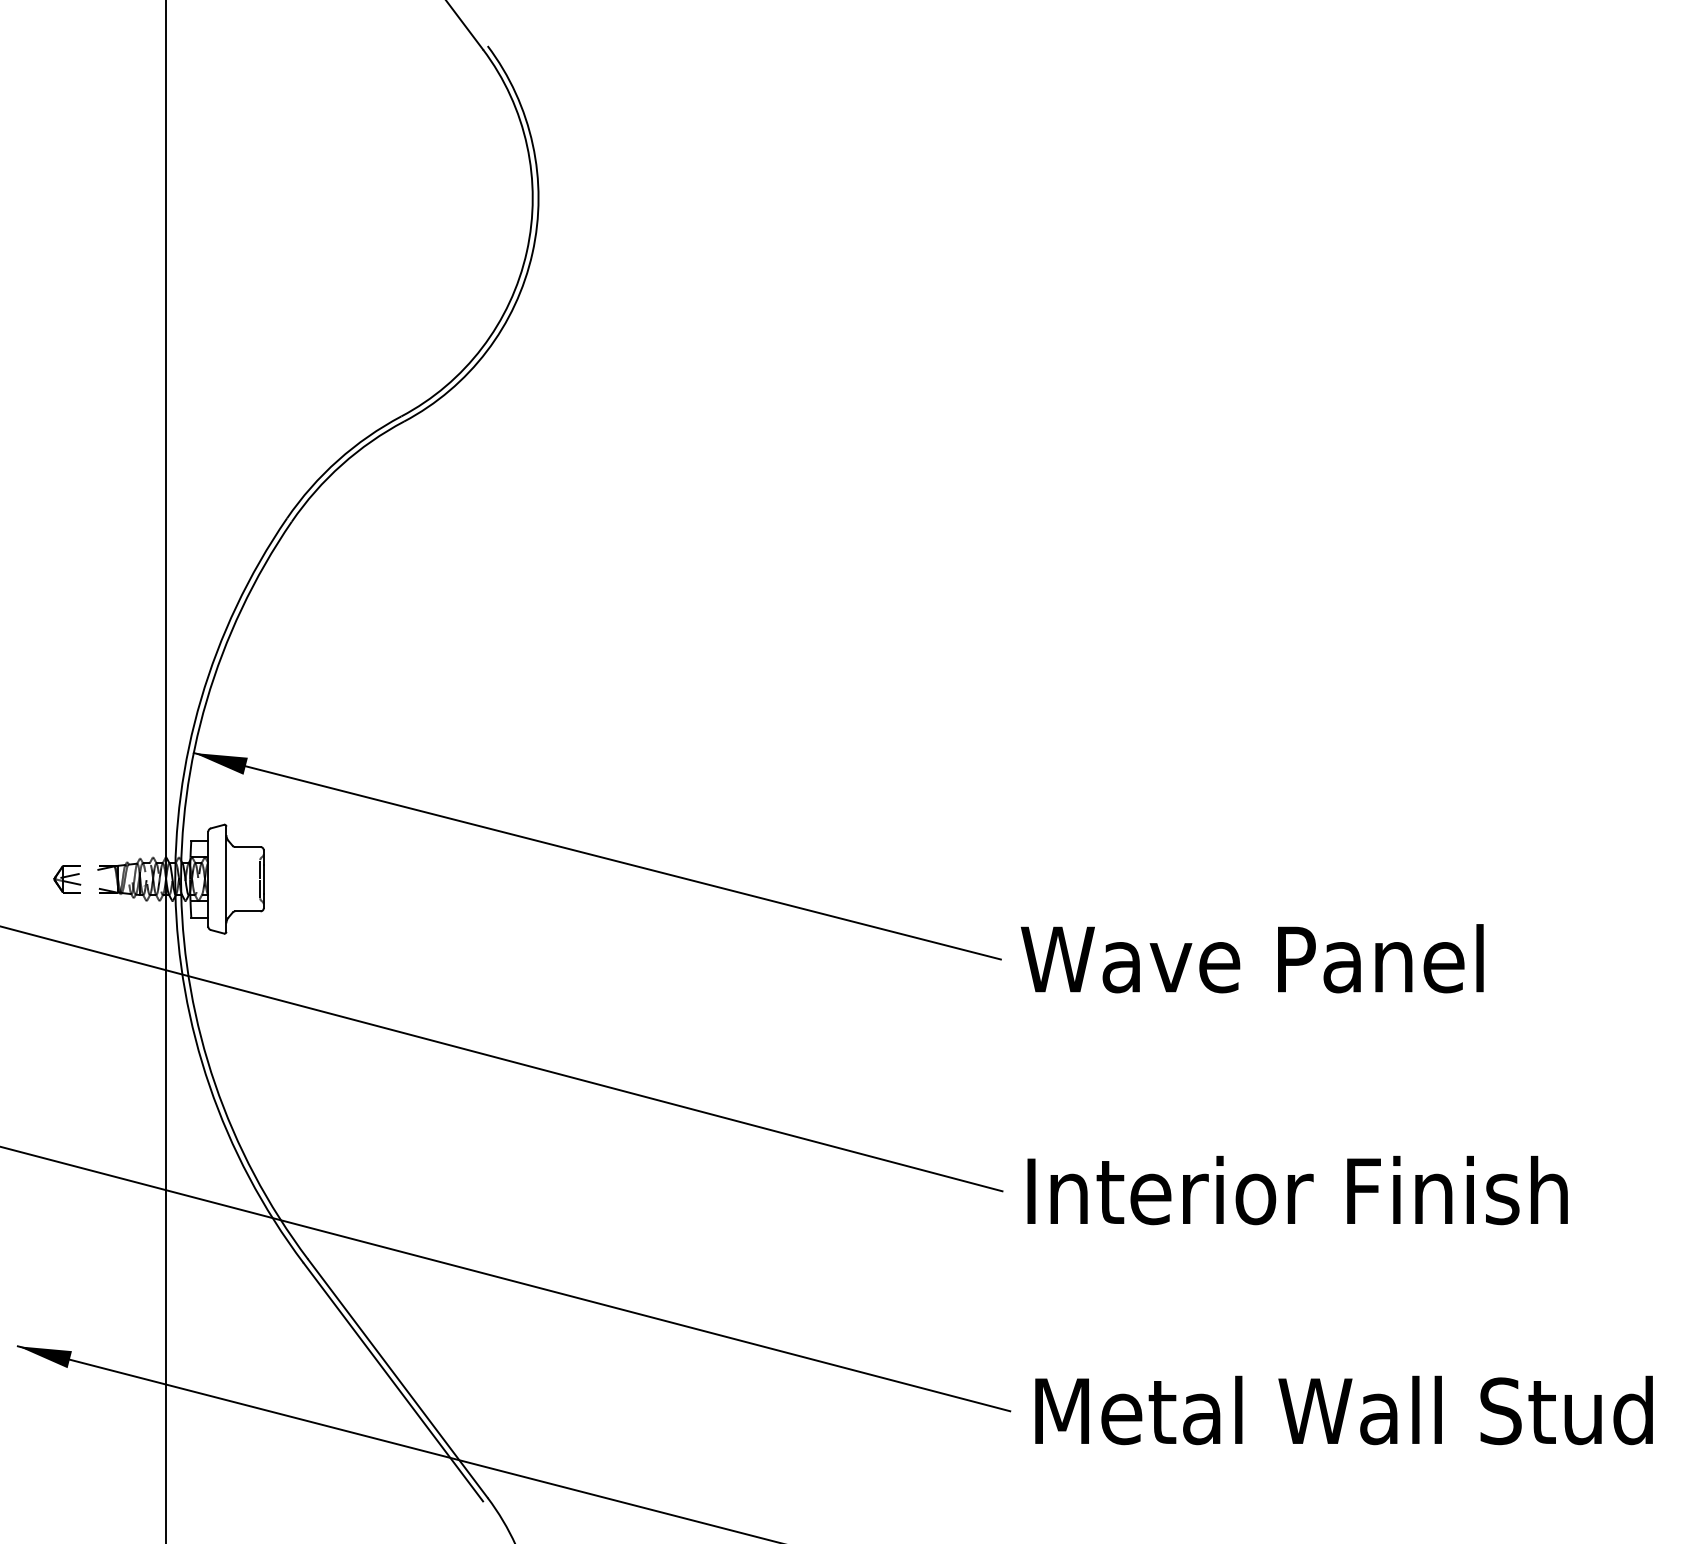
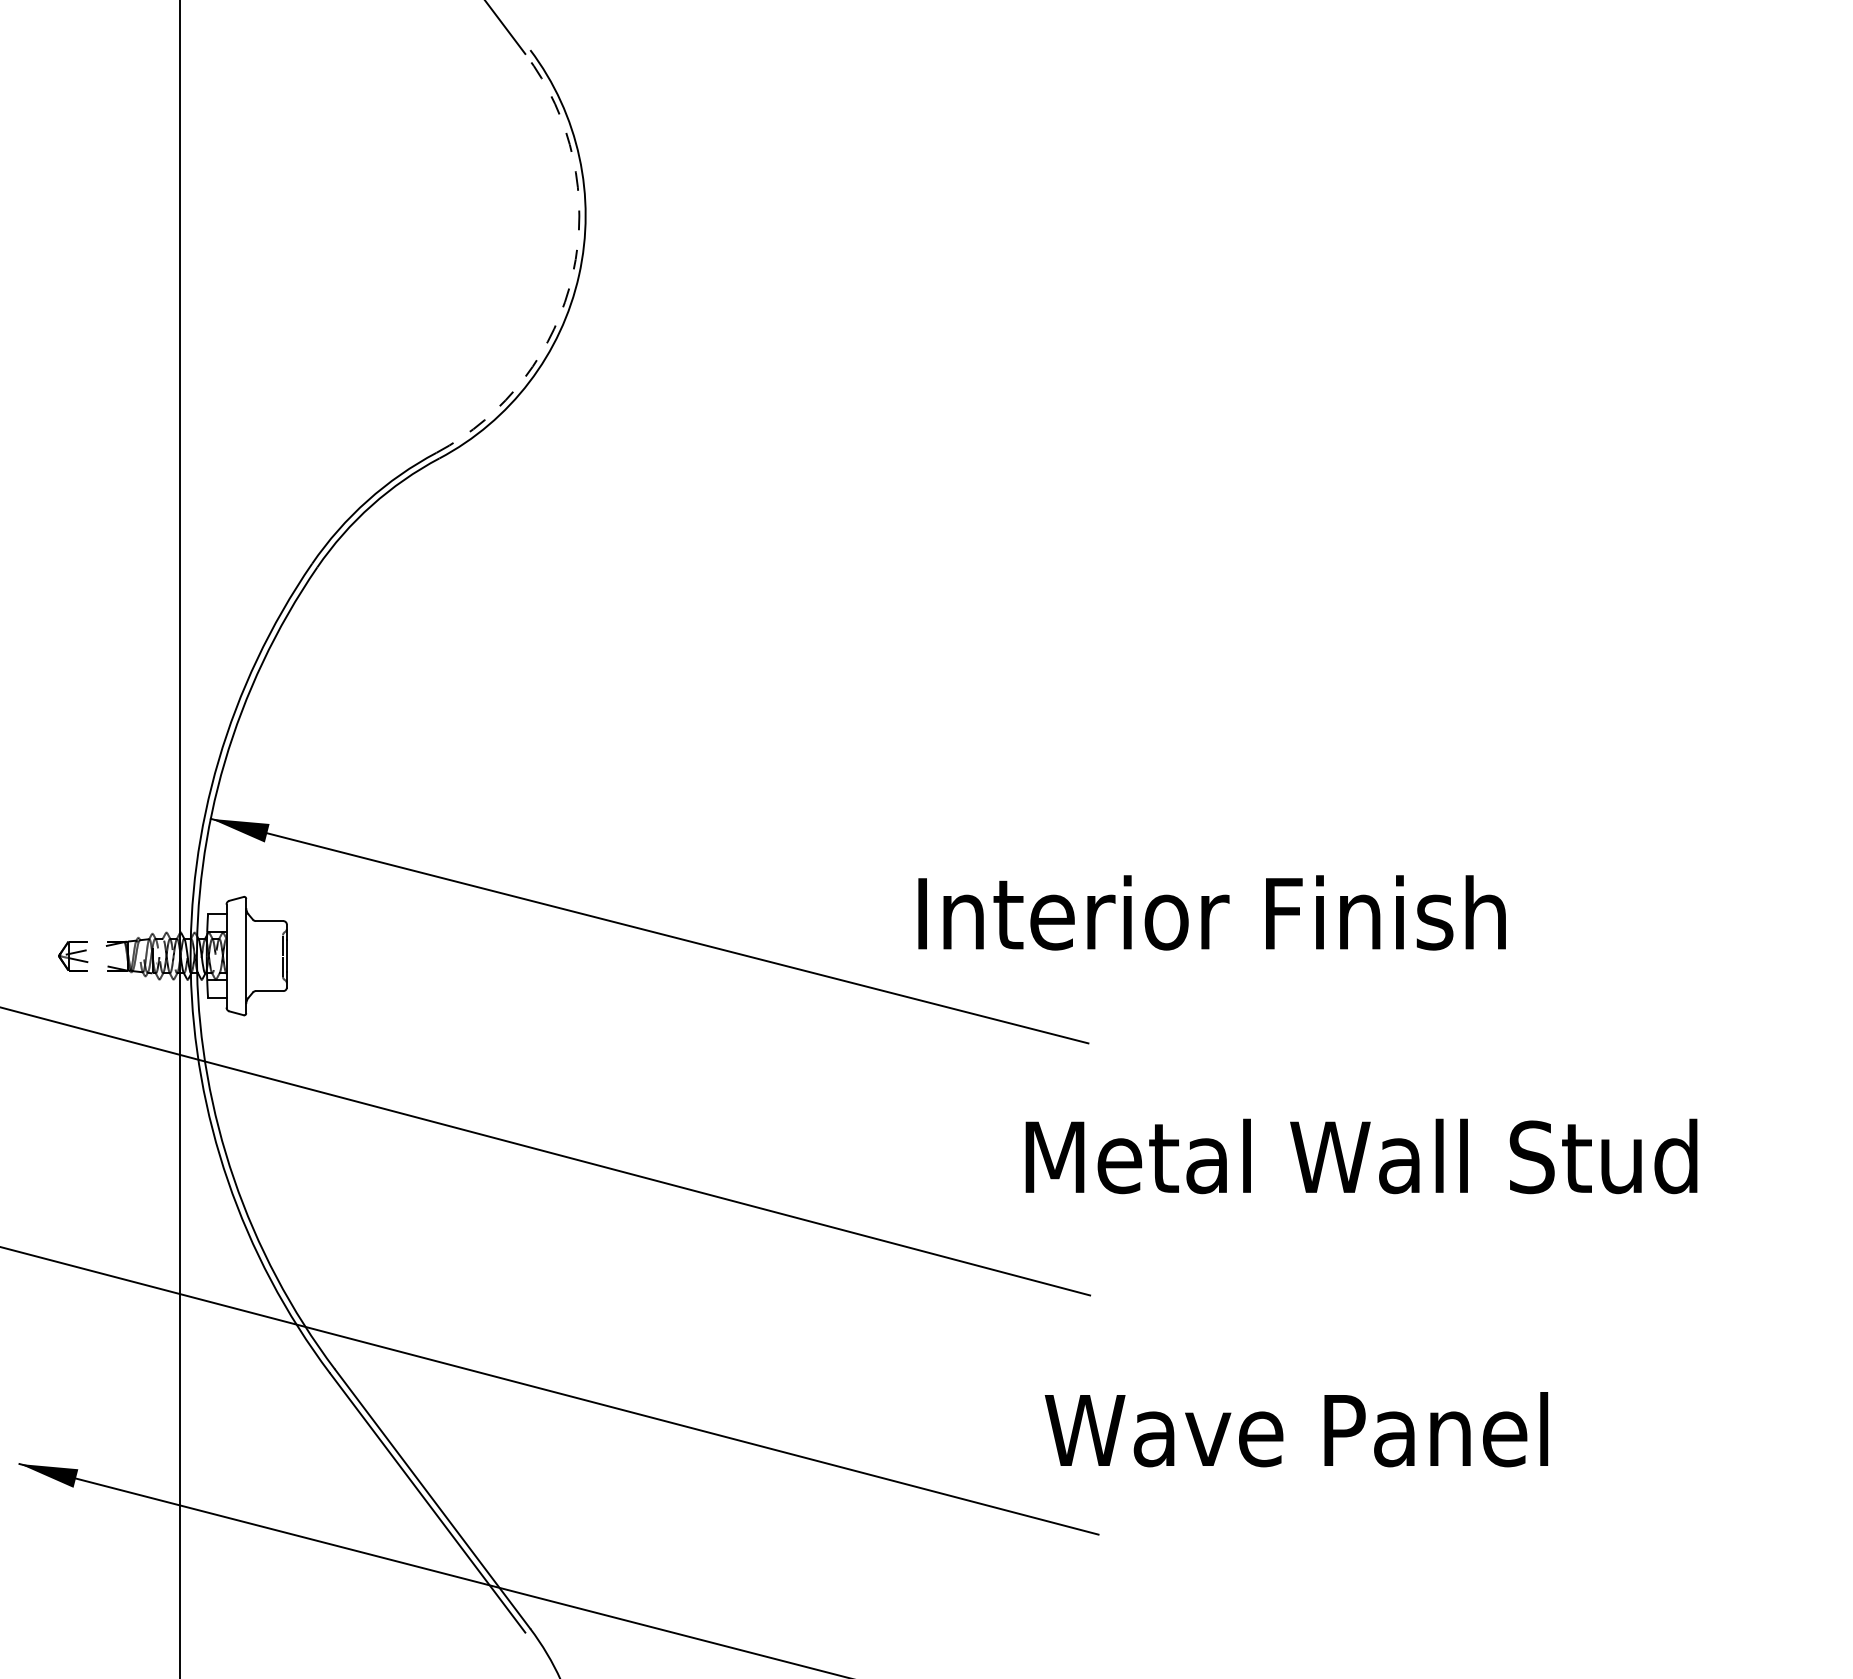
arc: (526, 251) -> (572, 273), solid -> dashed
text: (1251, 958) -> (1295, 1429), moved
text: (1297, 1190) -> (1211, 912), moved
text: (1343, 1410) -> (1360, 1156), moved

